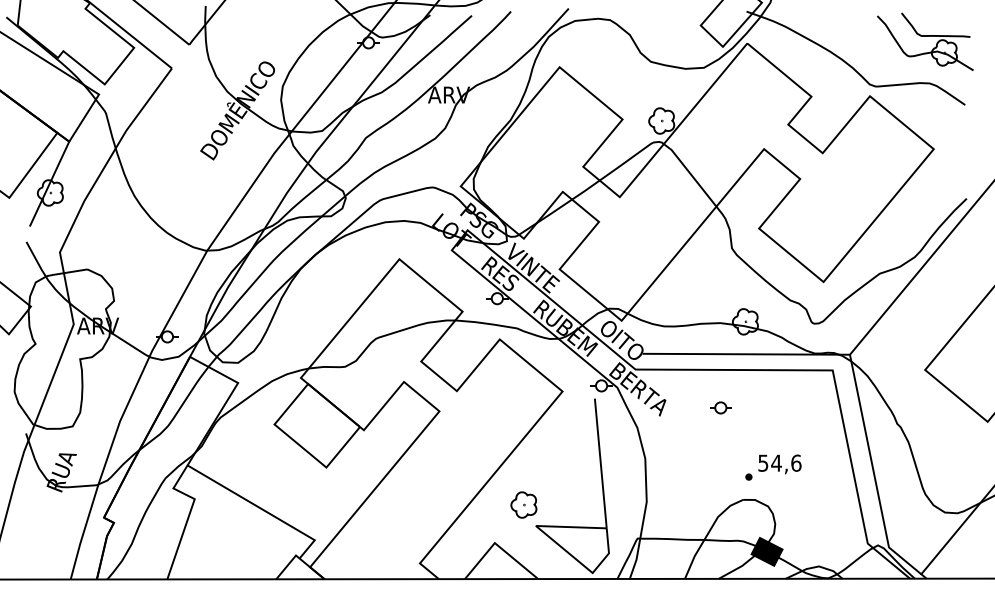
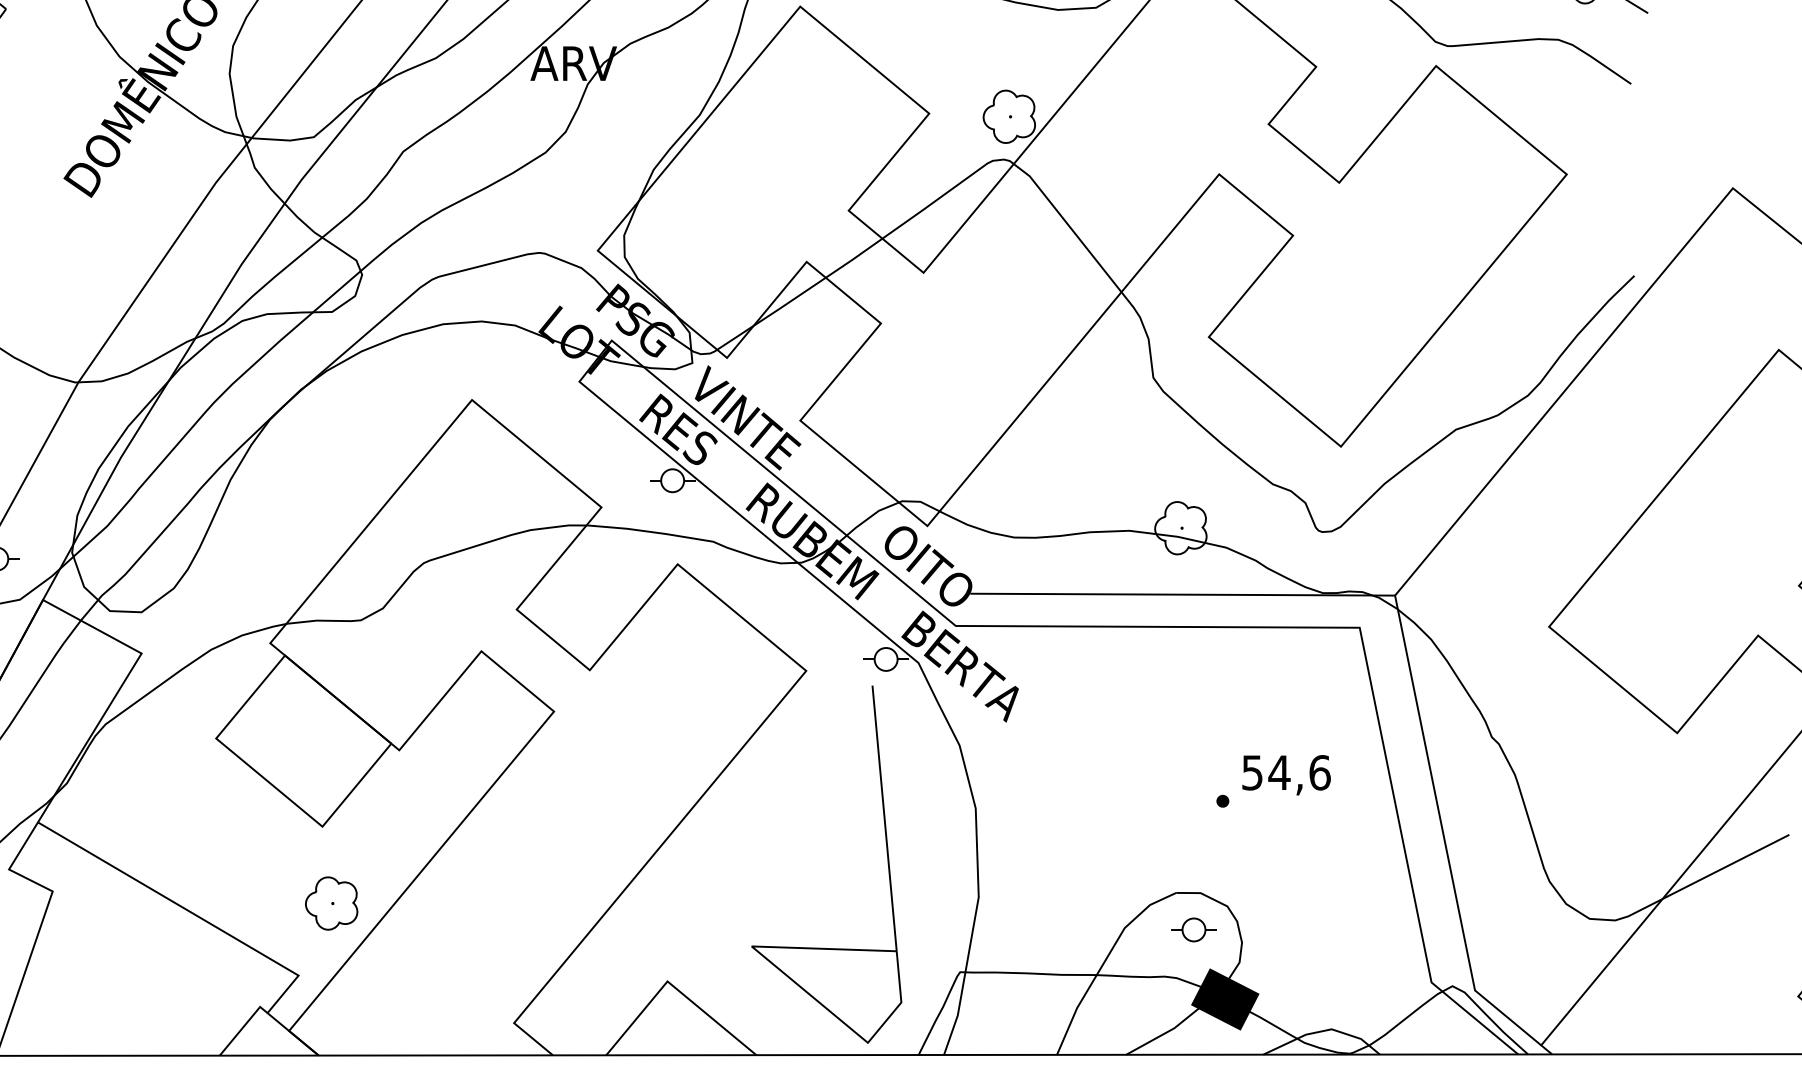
part: (720, 407) -> (1193, 929), moved
part: (773, 467) -> (1273, 781), moved
part: (523, 504) -> (330, 902), moved

